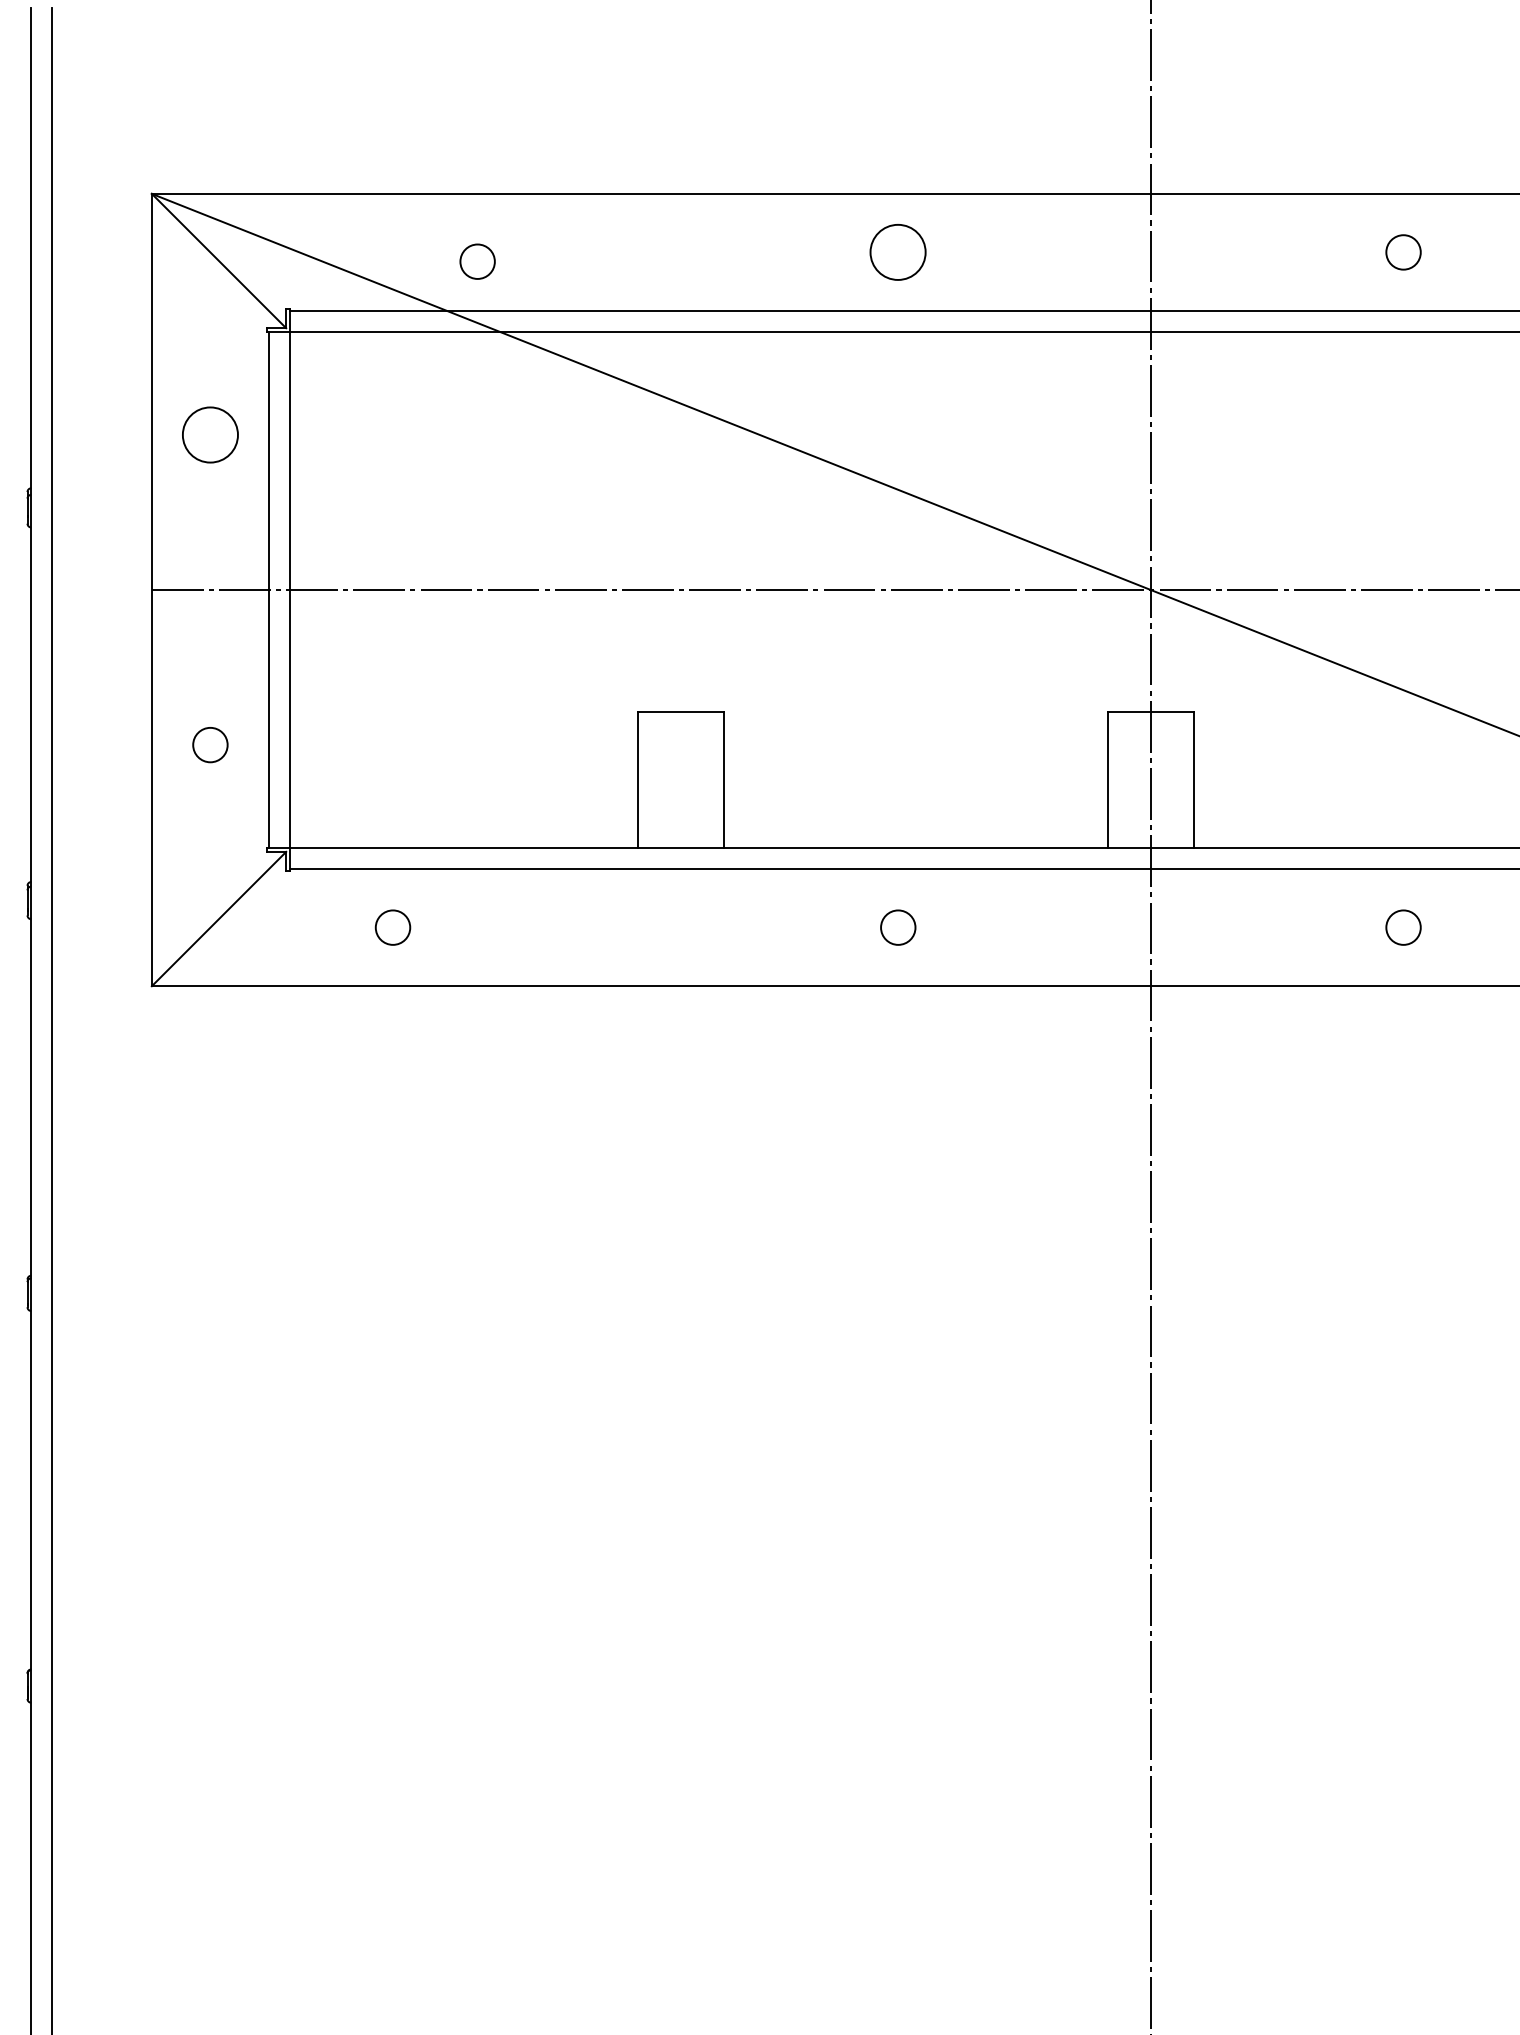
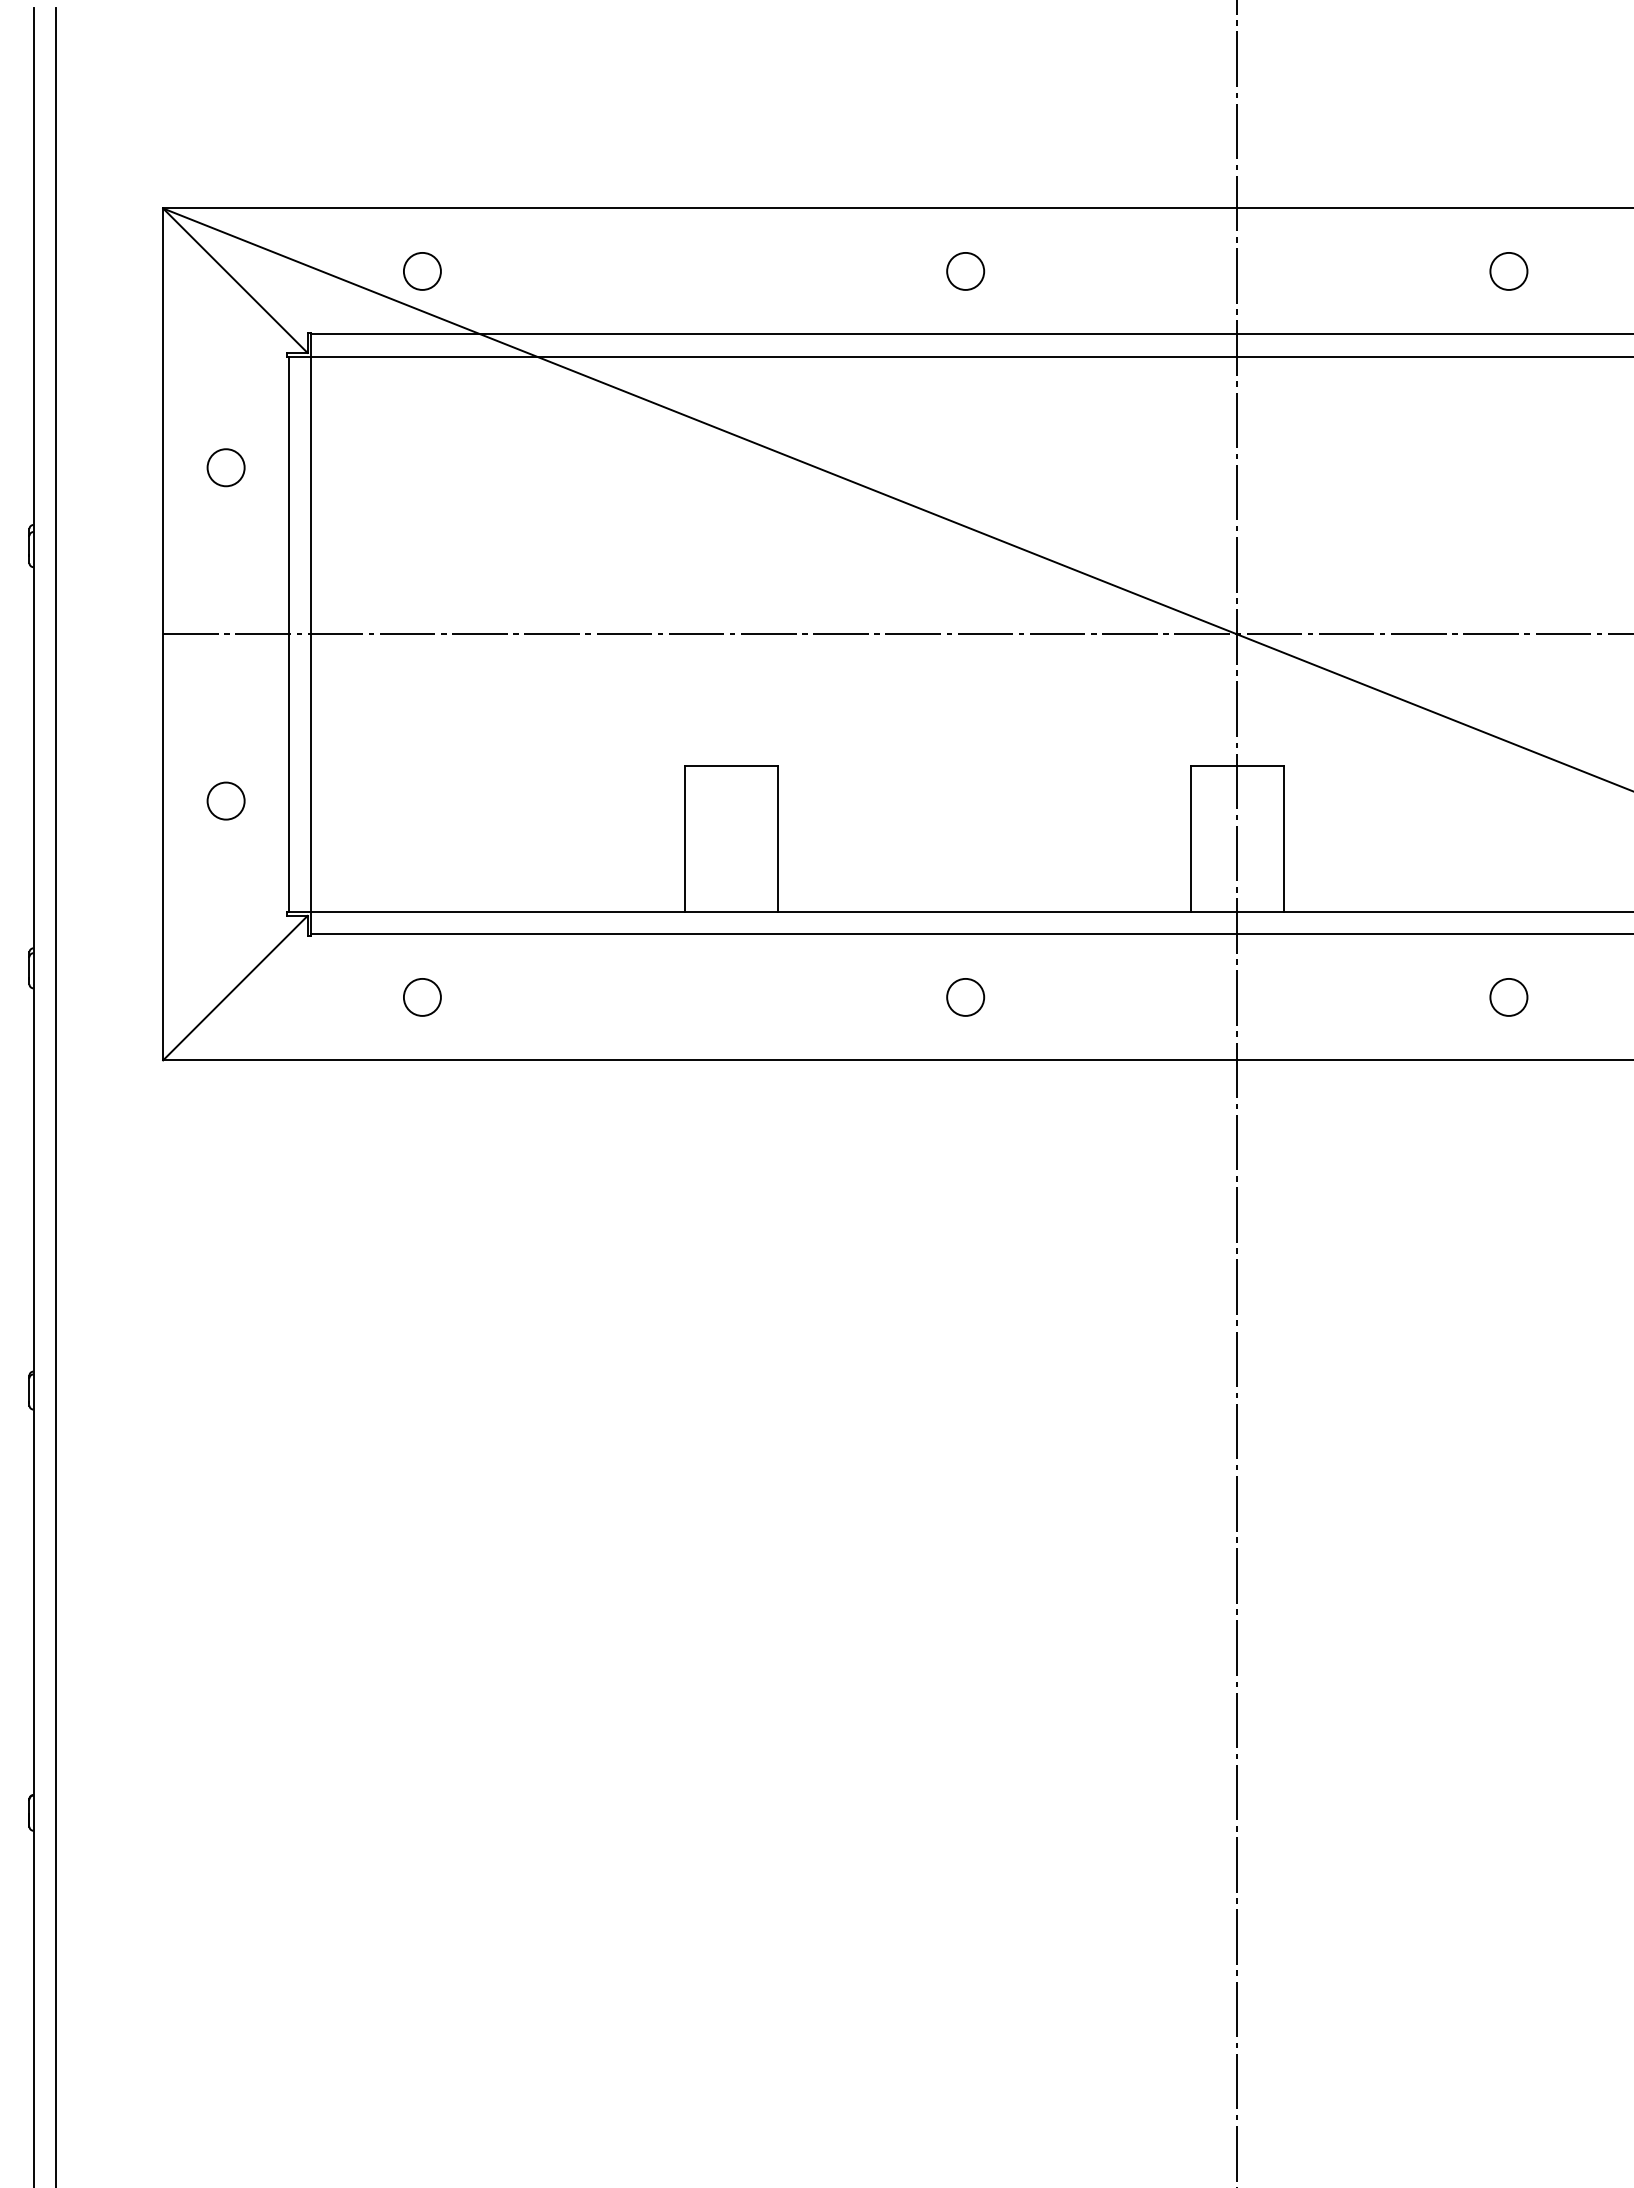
circle: (898, 252) -> (965, 271), size x0.62
circle: (477, 261) -> (422, 271), moved
circle: (209, 434) -> (225, 467), size x0.62

